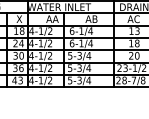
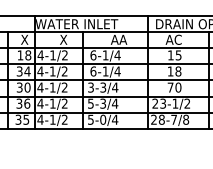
text: (52, 18) -> (67, 39), AA -> X
text: (95, 18) -> (123, 39), AB -> AA
text: (137, 30) -> (178, 54), 13 -> 15
text: (15, 43) -> (19, 71), 24 -> 34
text: (69, 54) -> (90, 86), 5-3/4 -> 3-3/4
text: (131, 55) -> (170, 87), 20 -> 70
text: (17, 80) -> (22, 119), 43 -> 35
text: (79, 80) -> (103, 119), 5-3/4 -> 5-0/4

